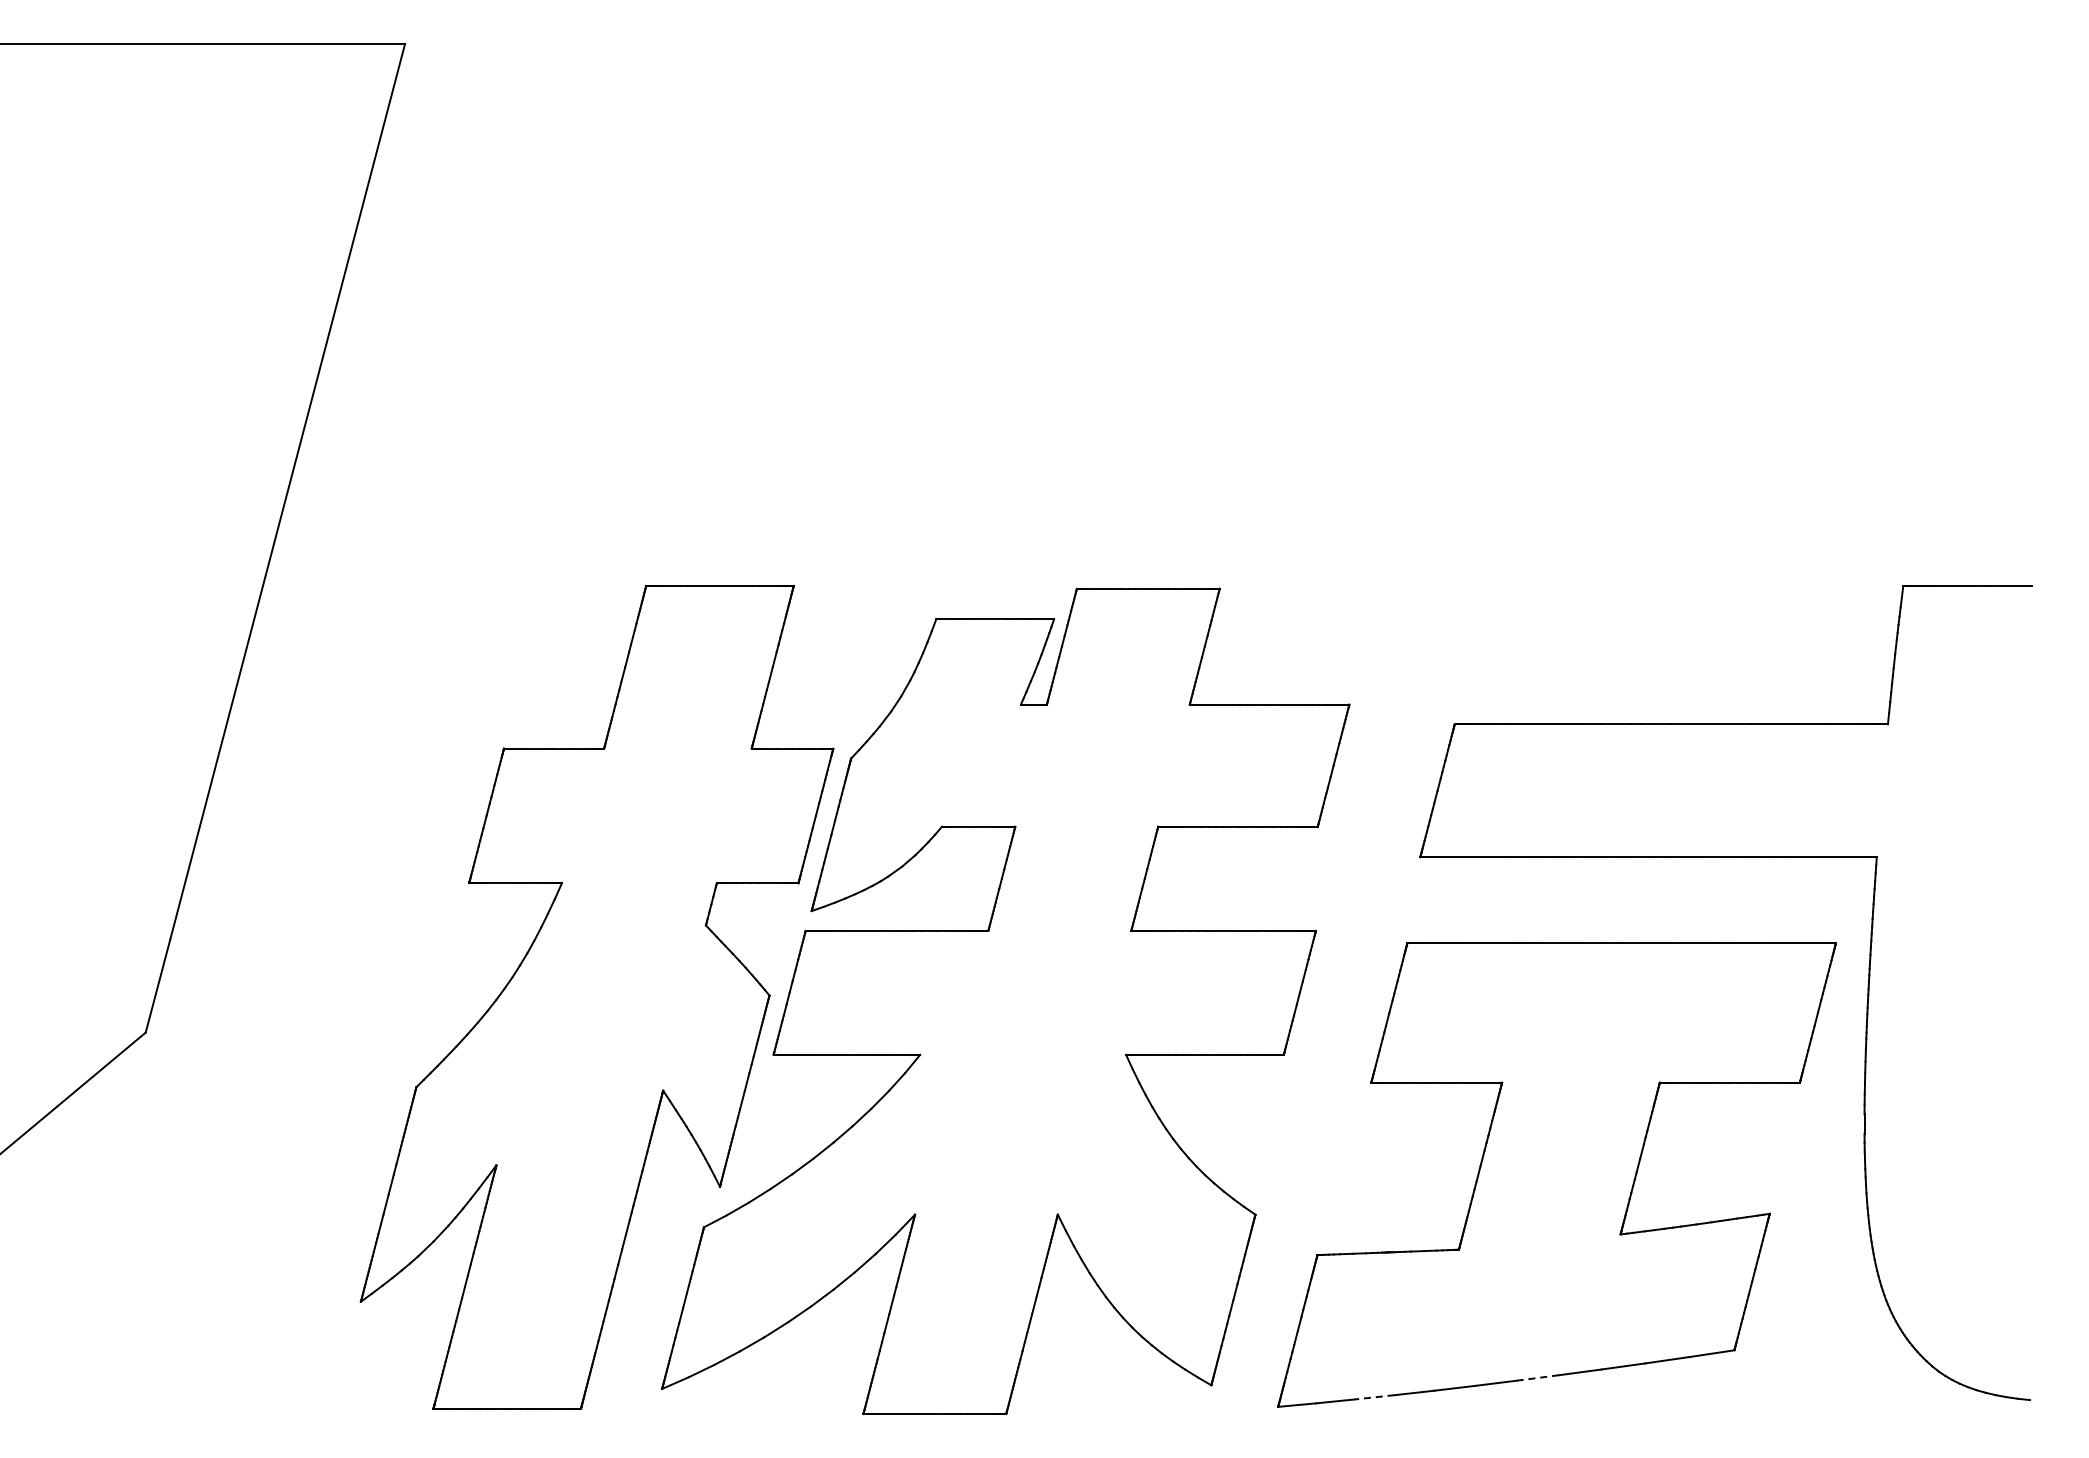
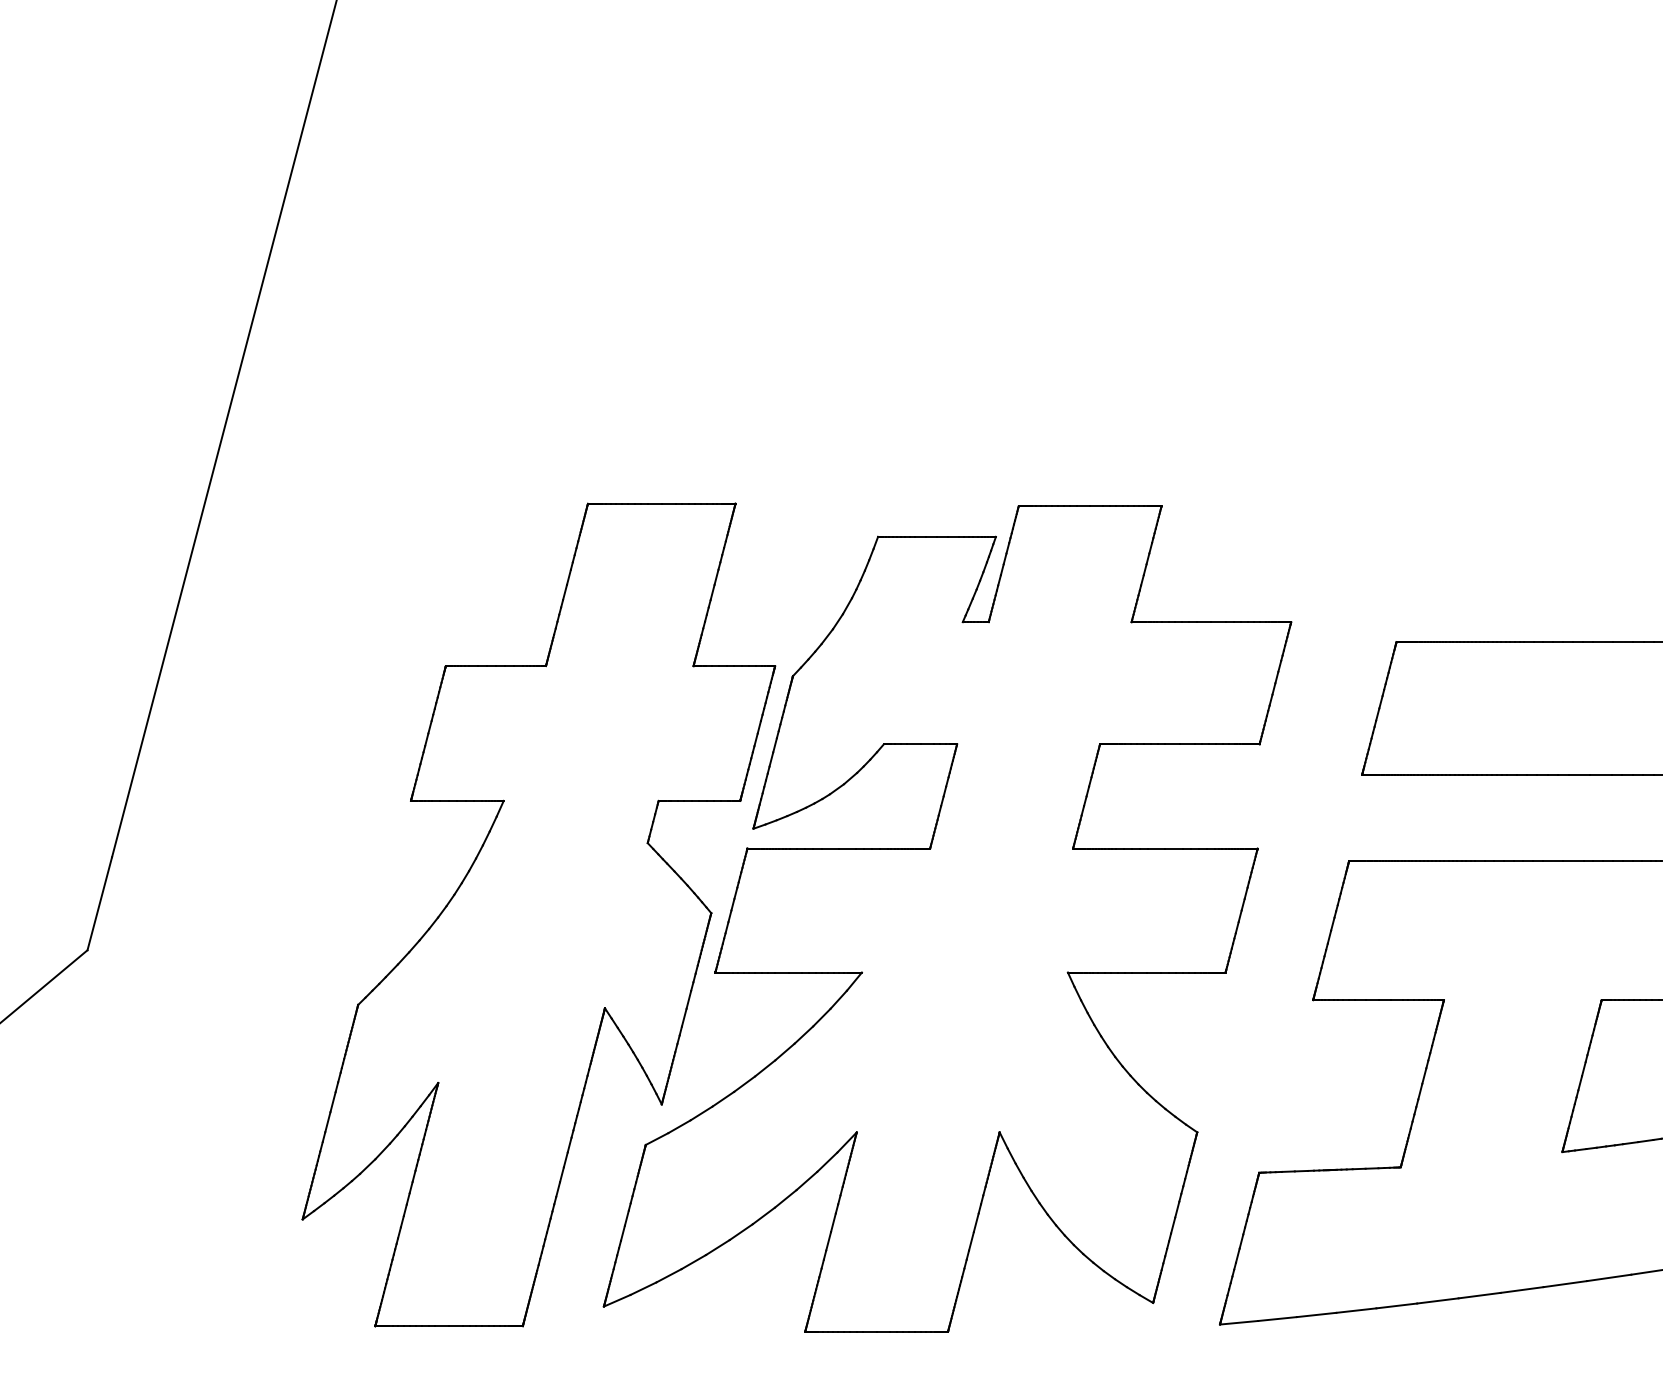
line: (1537, 1378) -> (1479, 1296), dashed -> solid
line: (1374, 1397) -> (1316, 1315), dashed -> solid

